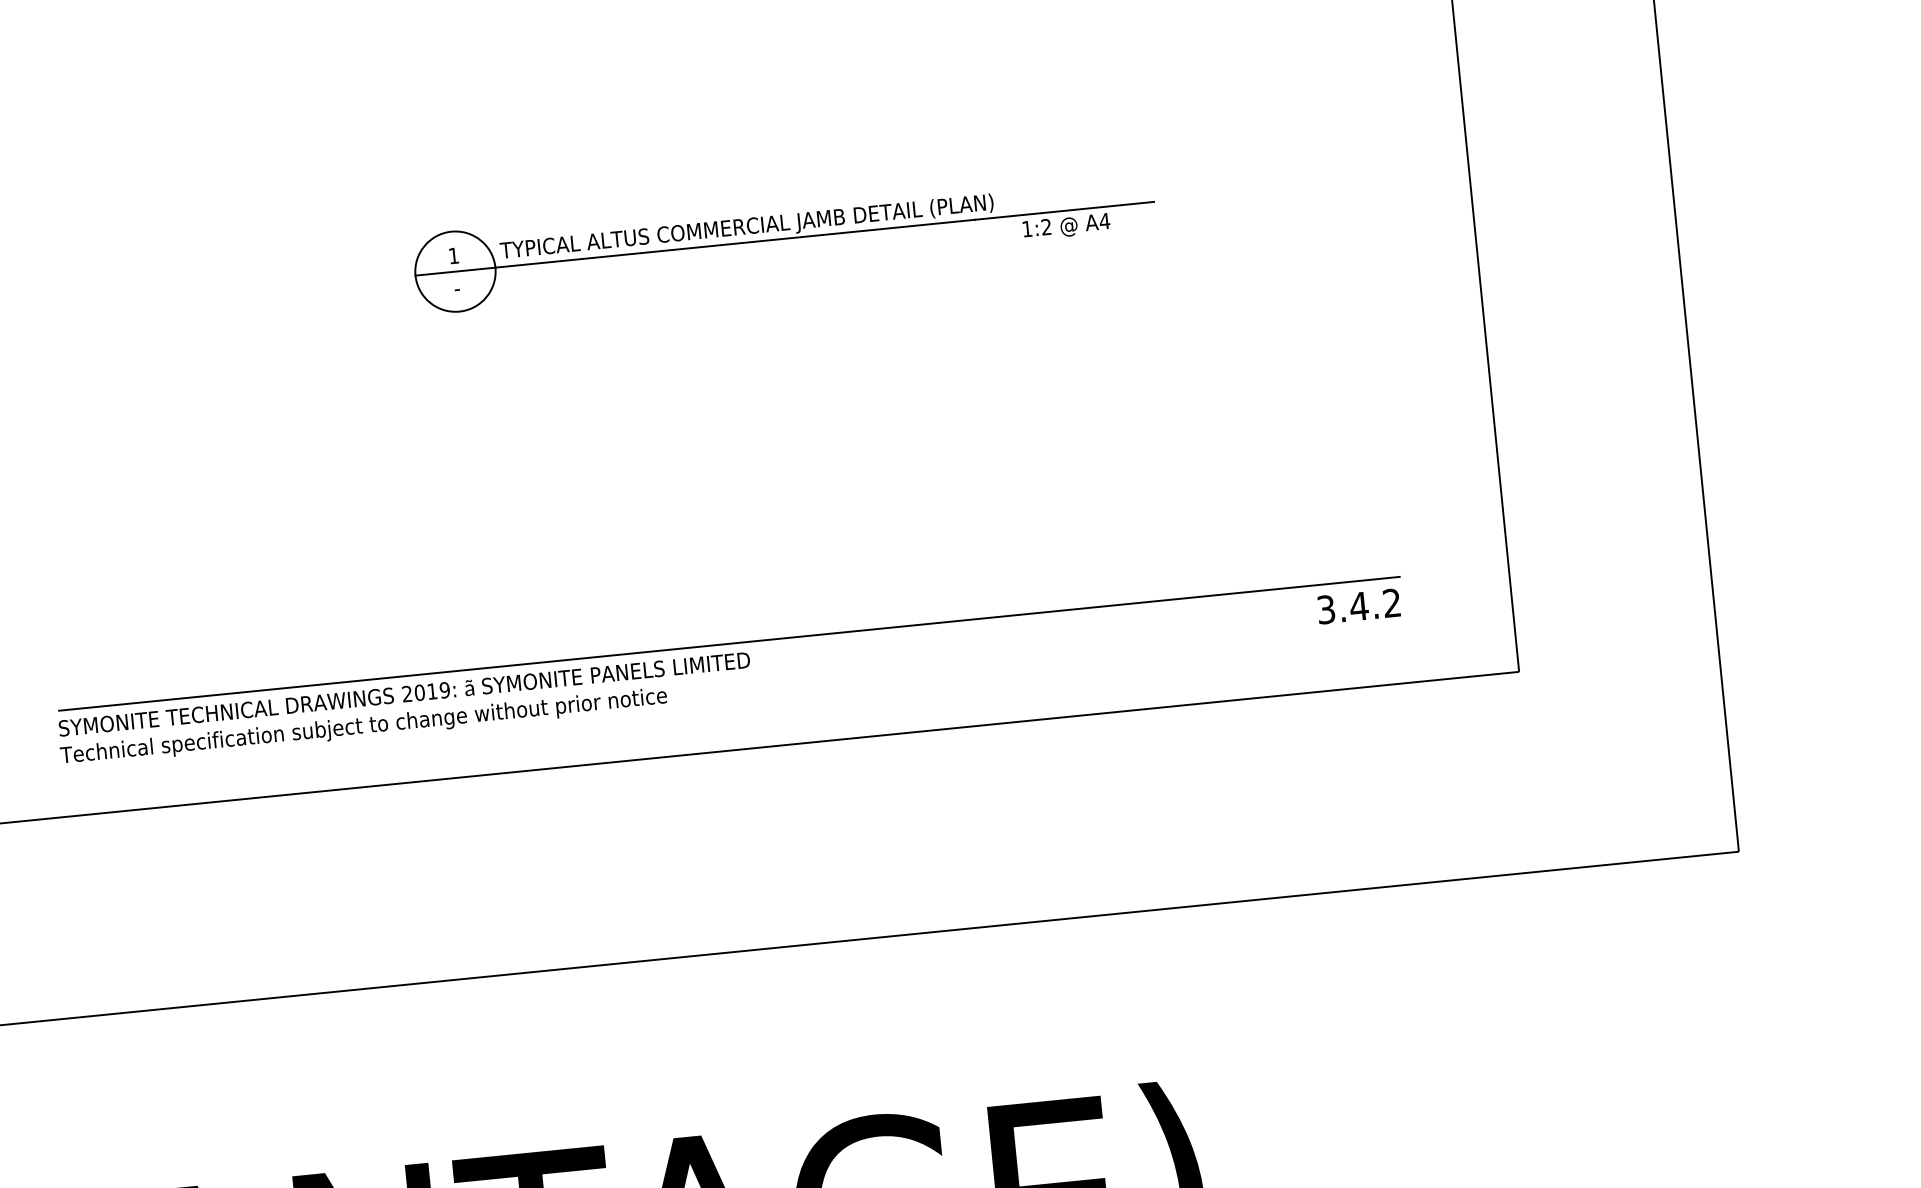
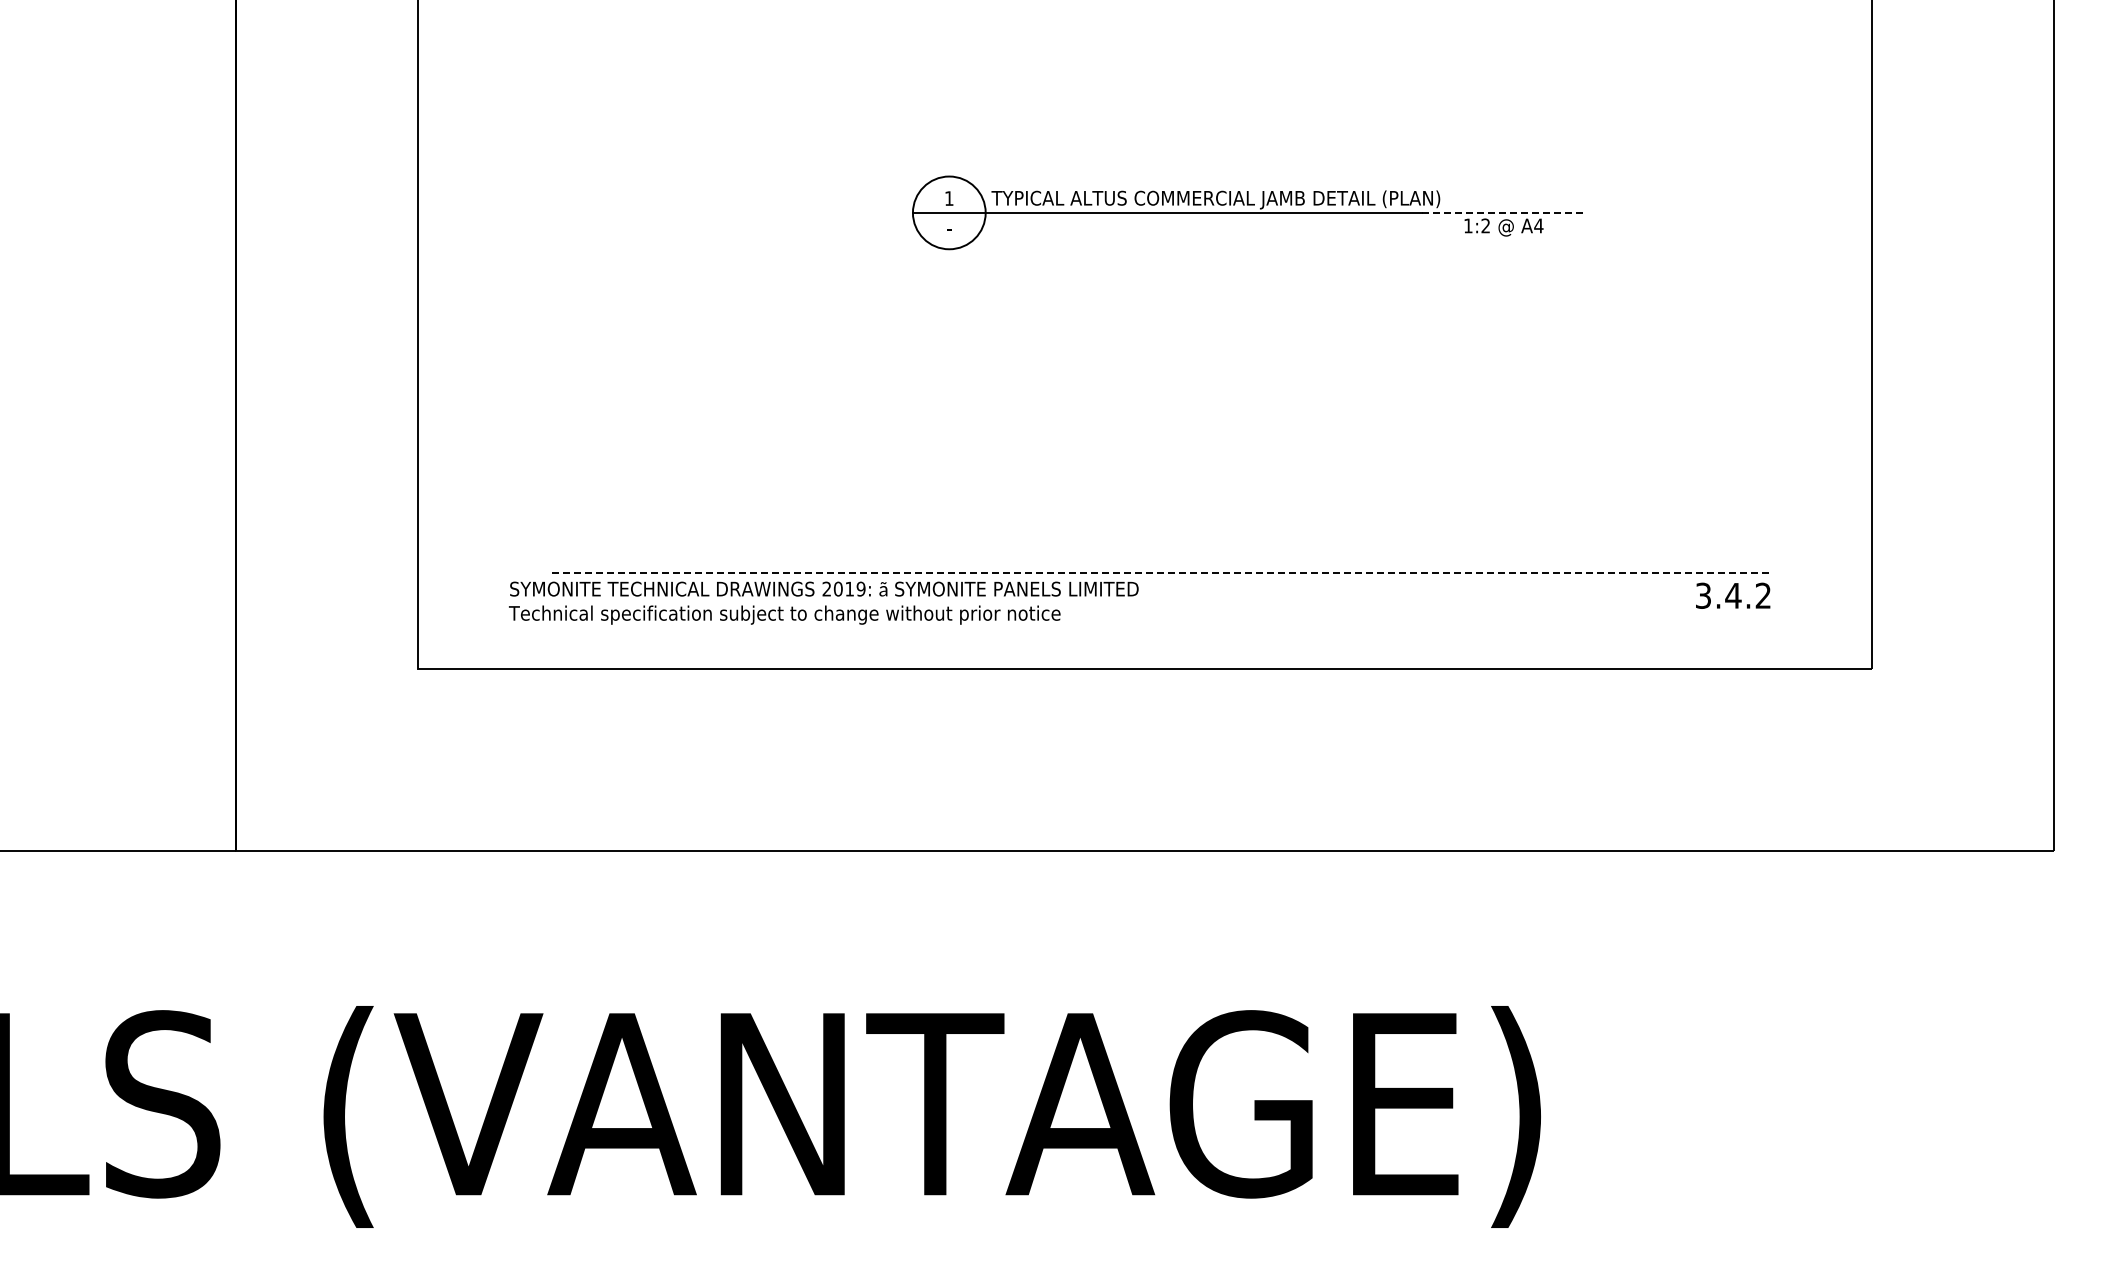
line: (1065, 210) -> (1504, 212), solid -> dashed
line: (729, 643) -> (1162, 572), solid -> dashed
text: (405, 709) -> (823, 602), moved

